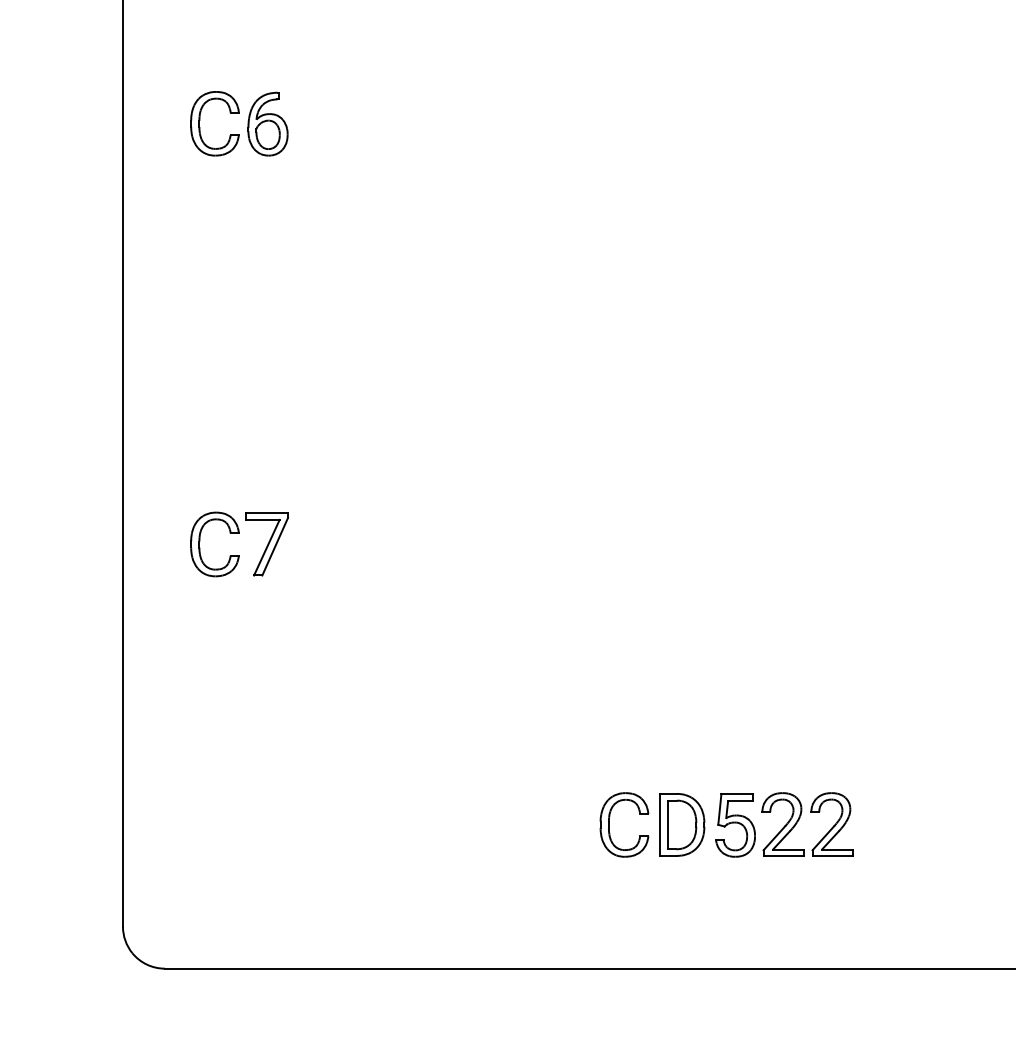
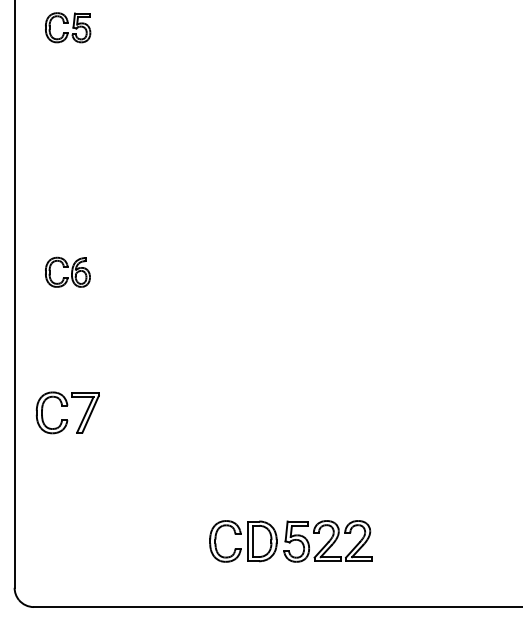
part: (238, 121) -> (67, 271), moved
part: (240, 543) -> (68, 412), size x1.4
part: (725, 823) -> (290, 540), size x1.4

